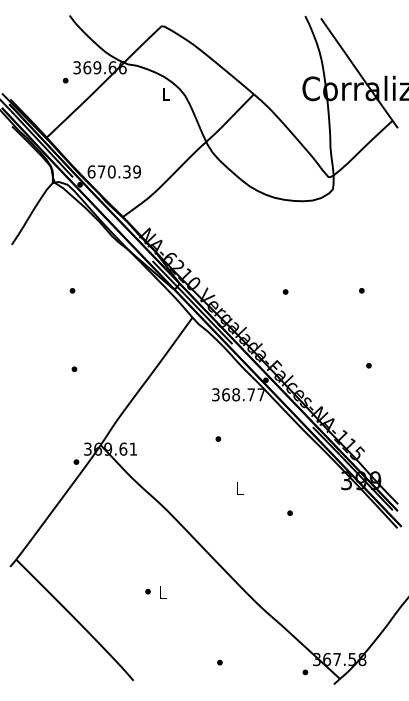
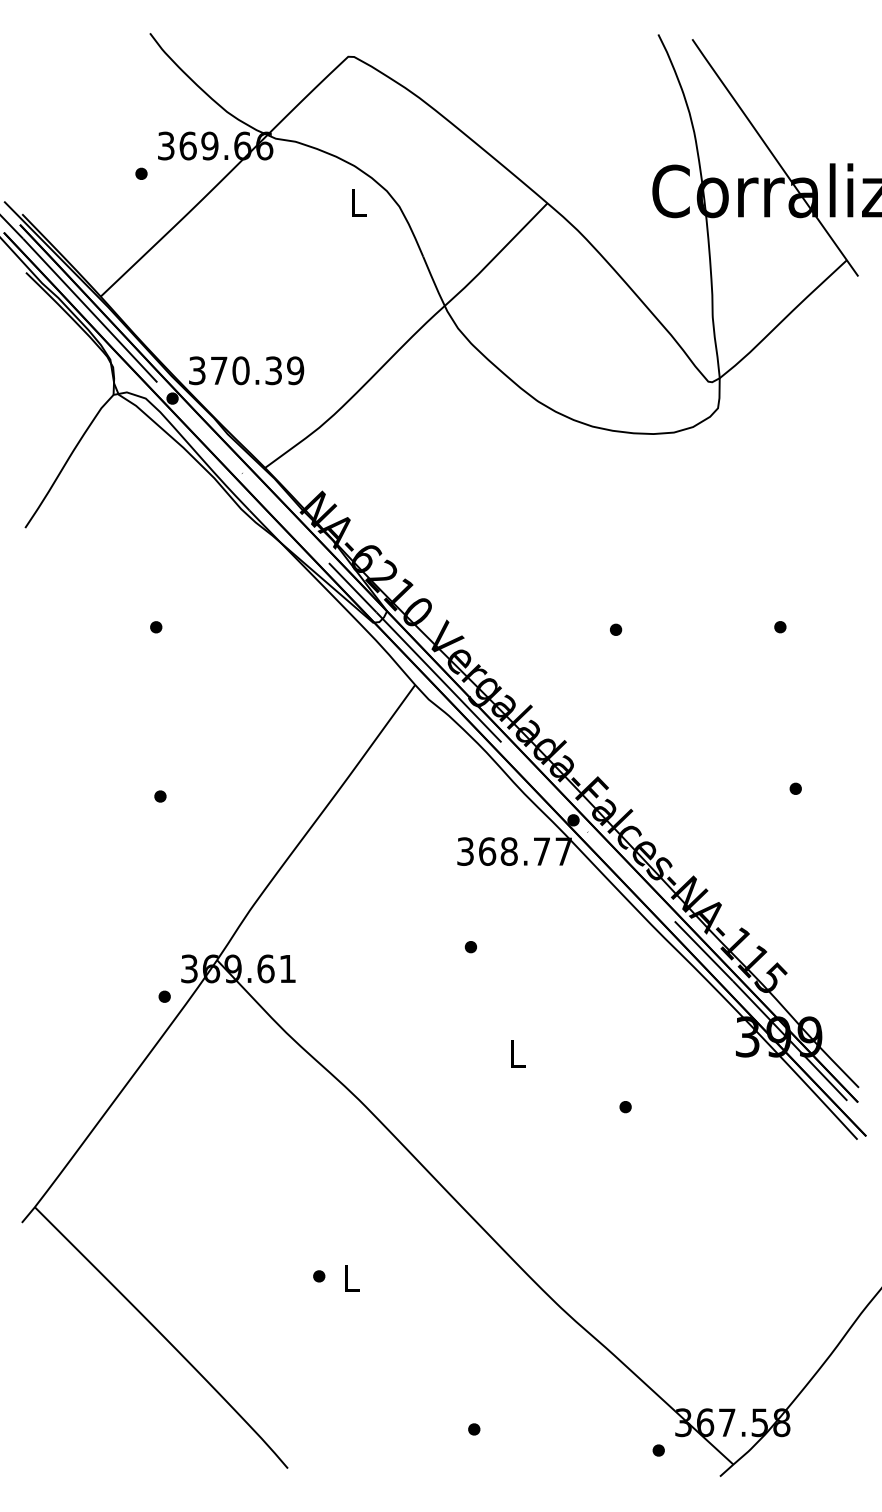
text: (91, 171) -> (197, 369), 670.39 -> 370.39

